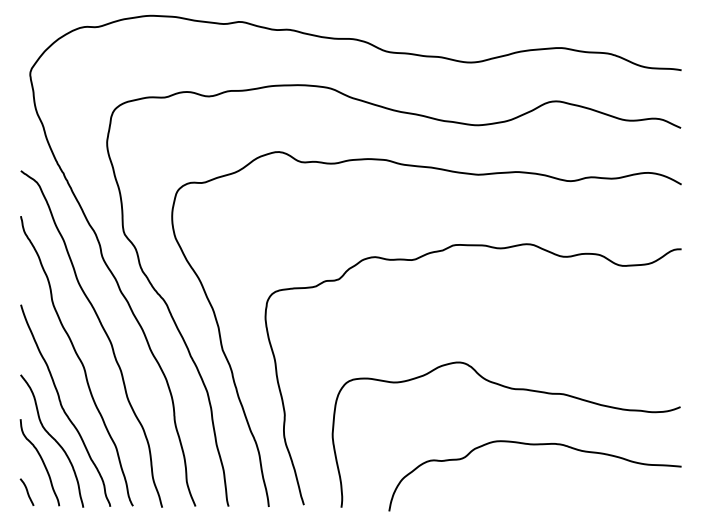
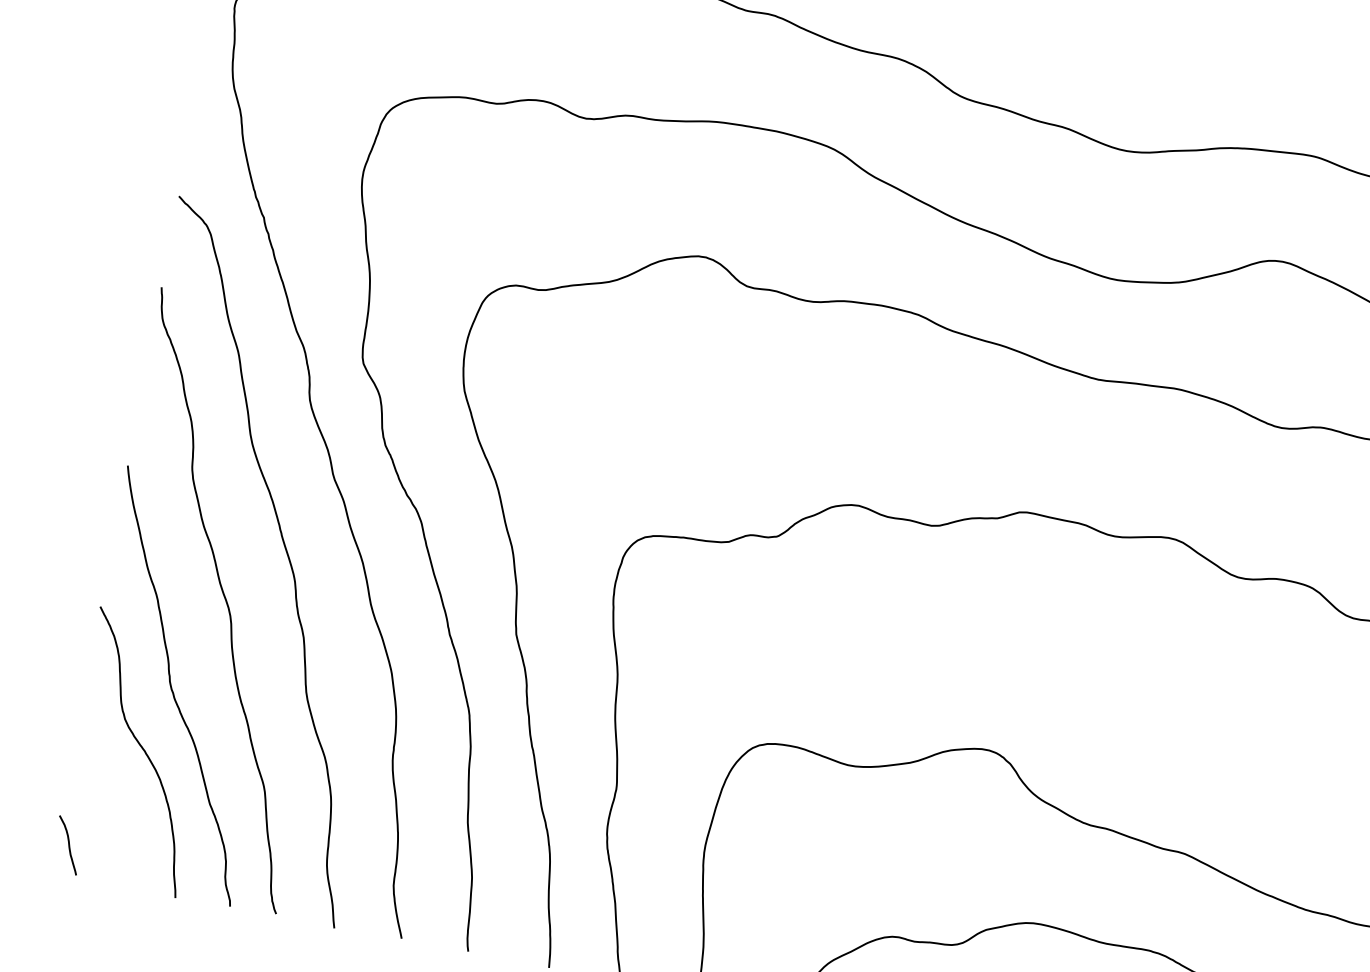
curve: (41, 460) -> (109, 786), removed

